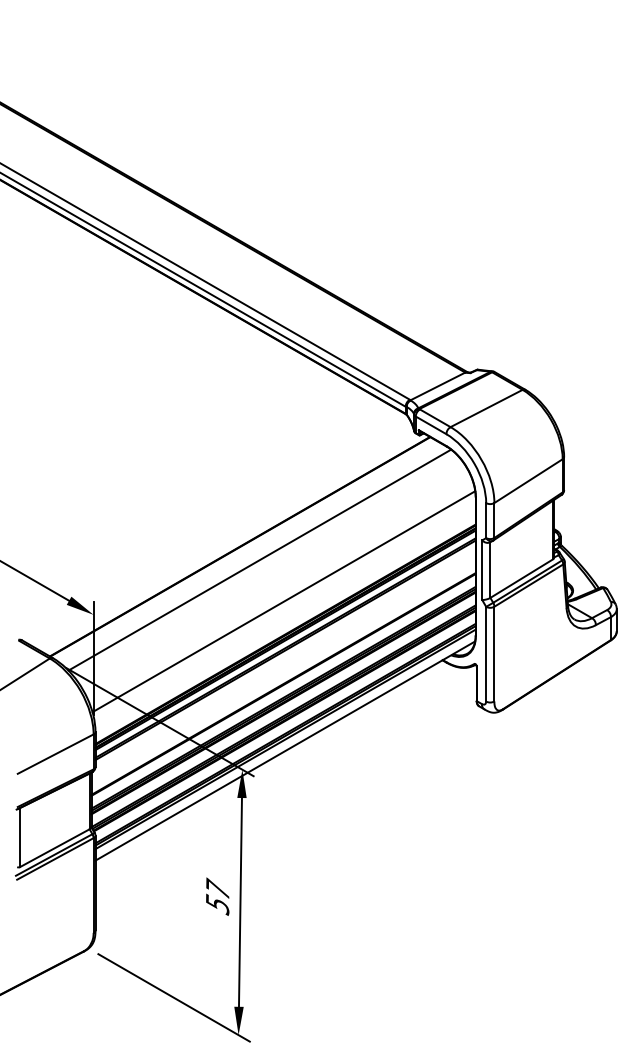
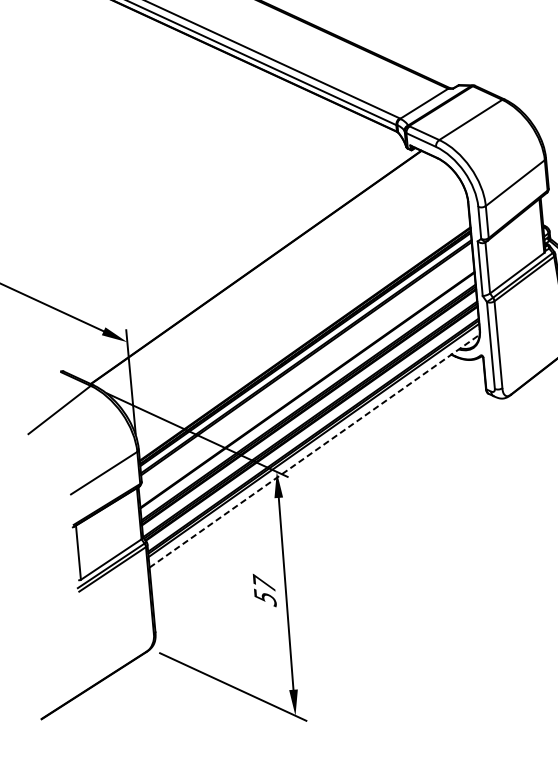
line: (259, 559) -> (274, 277), removed
line: (283, 601) -> (300, 314), removed
line: (285, 750) -> (314, 450), solid -> dashed

